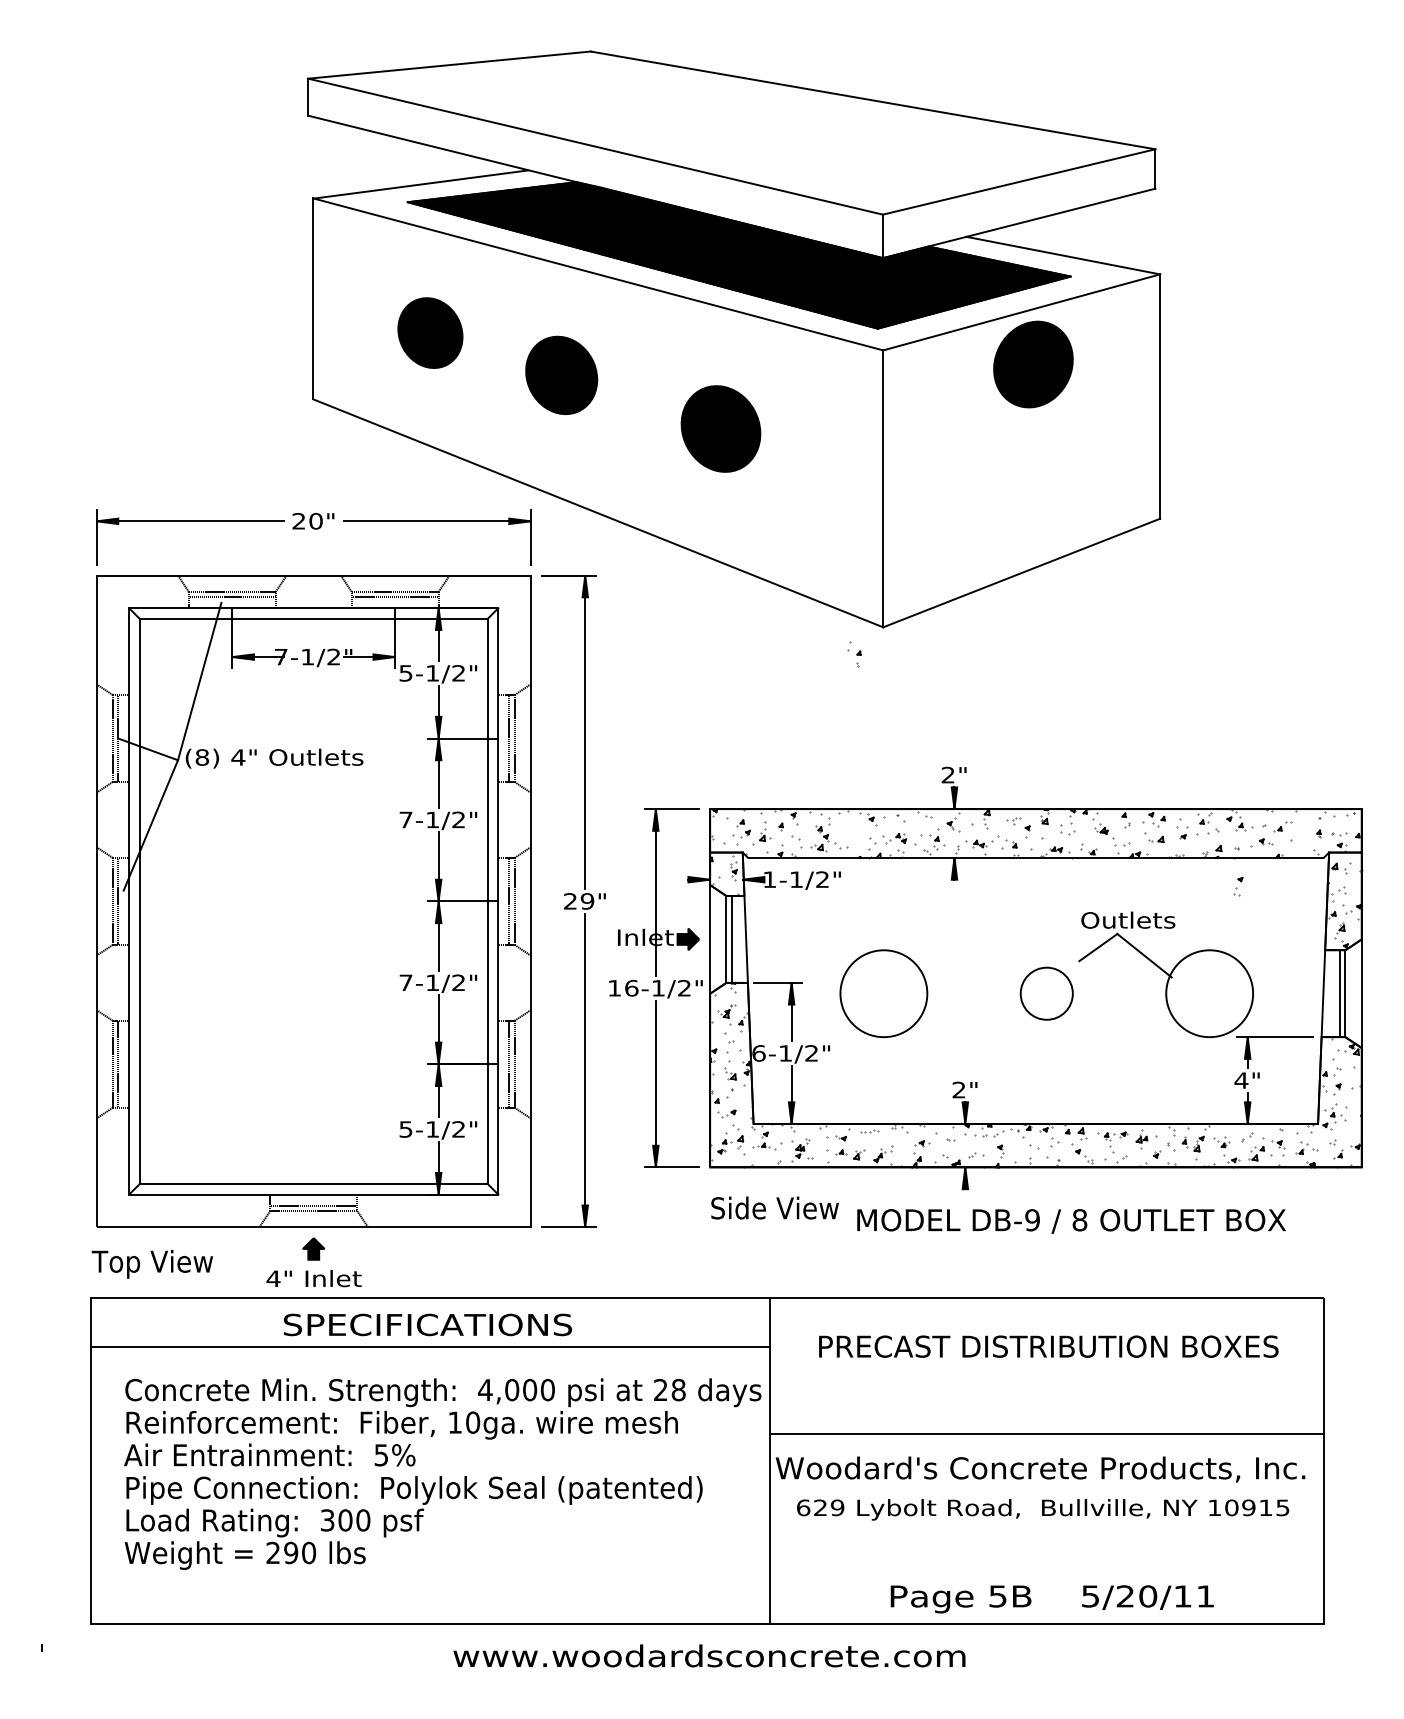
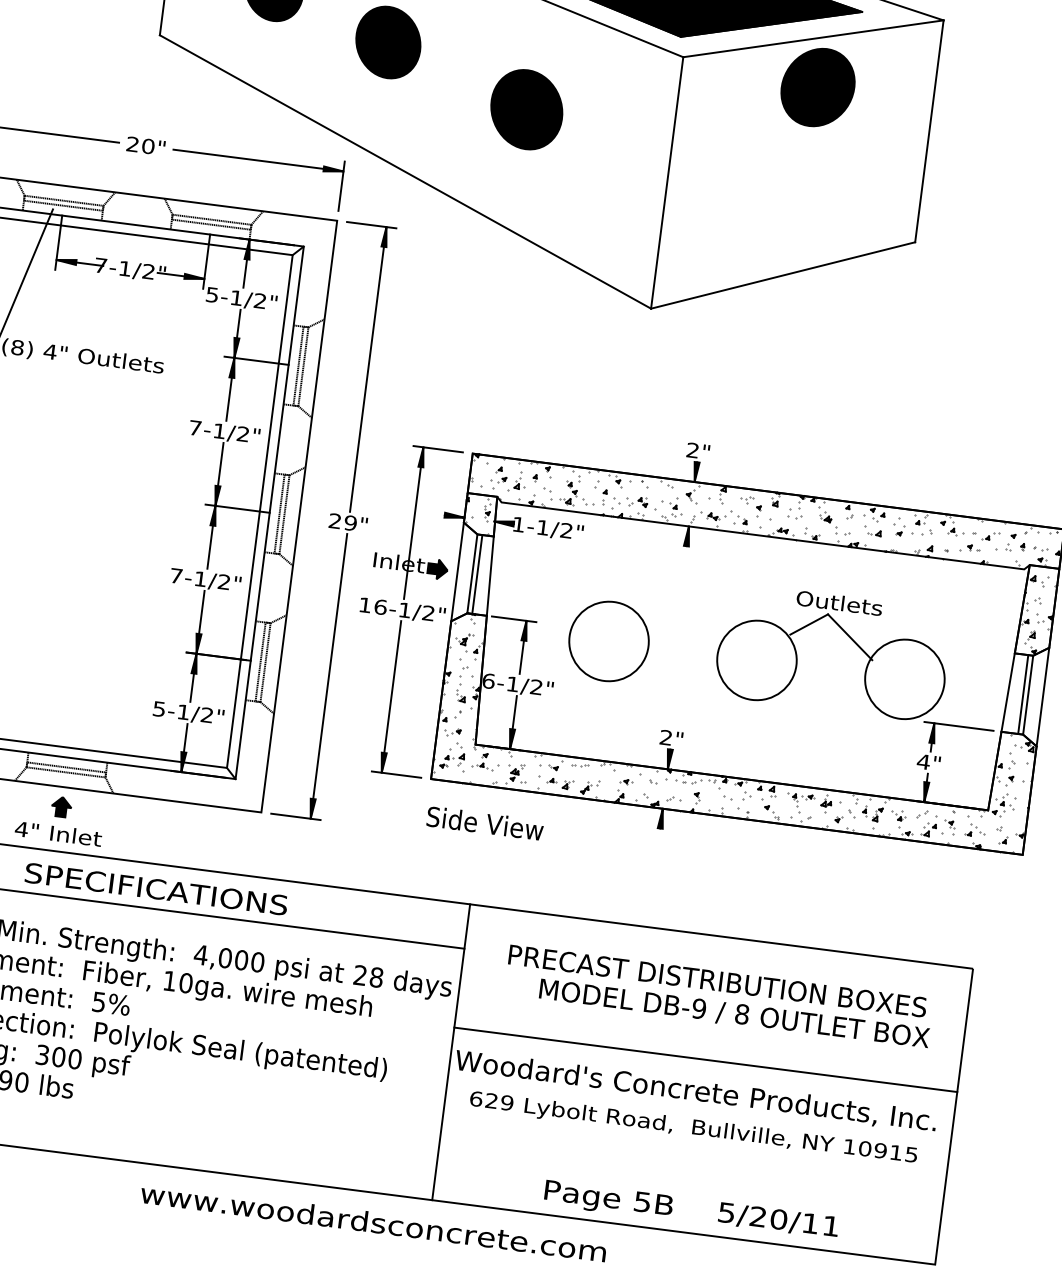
part: (854, 654) -> (601, 492), moved
part: (1238, 886) -> (1010, 542), moved
circle: (1046, 993) -> (756, 660), size x1.67
text: (1071, 1221) -> (734, 1014), moved

